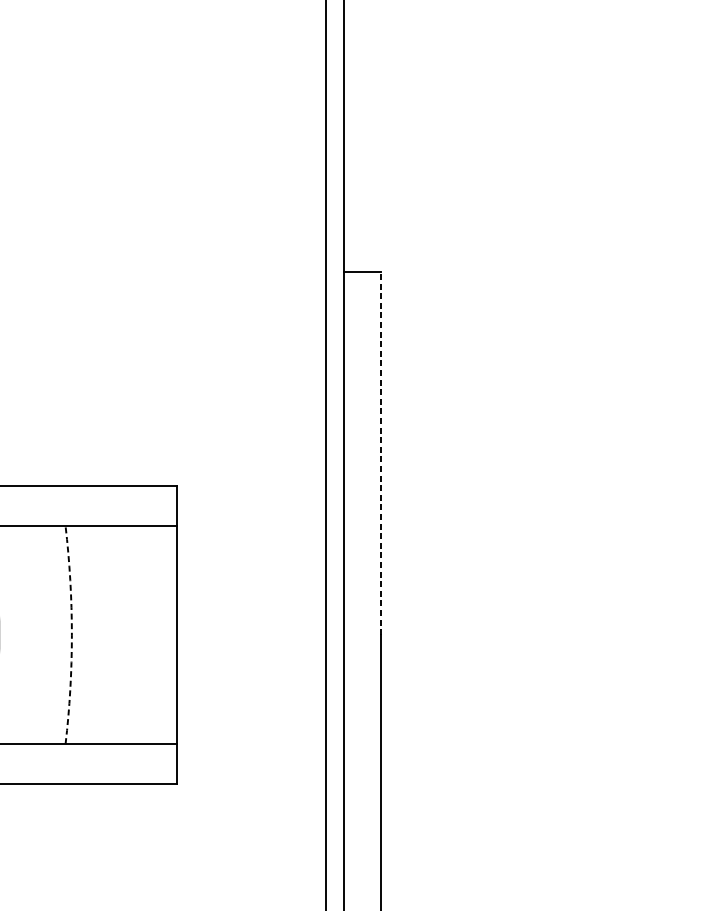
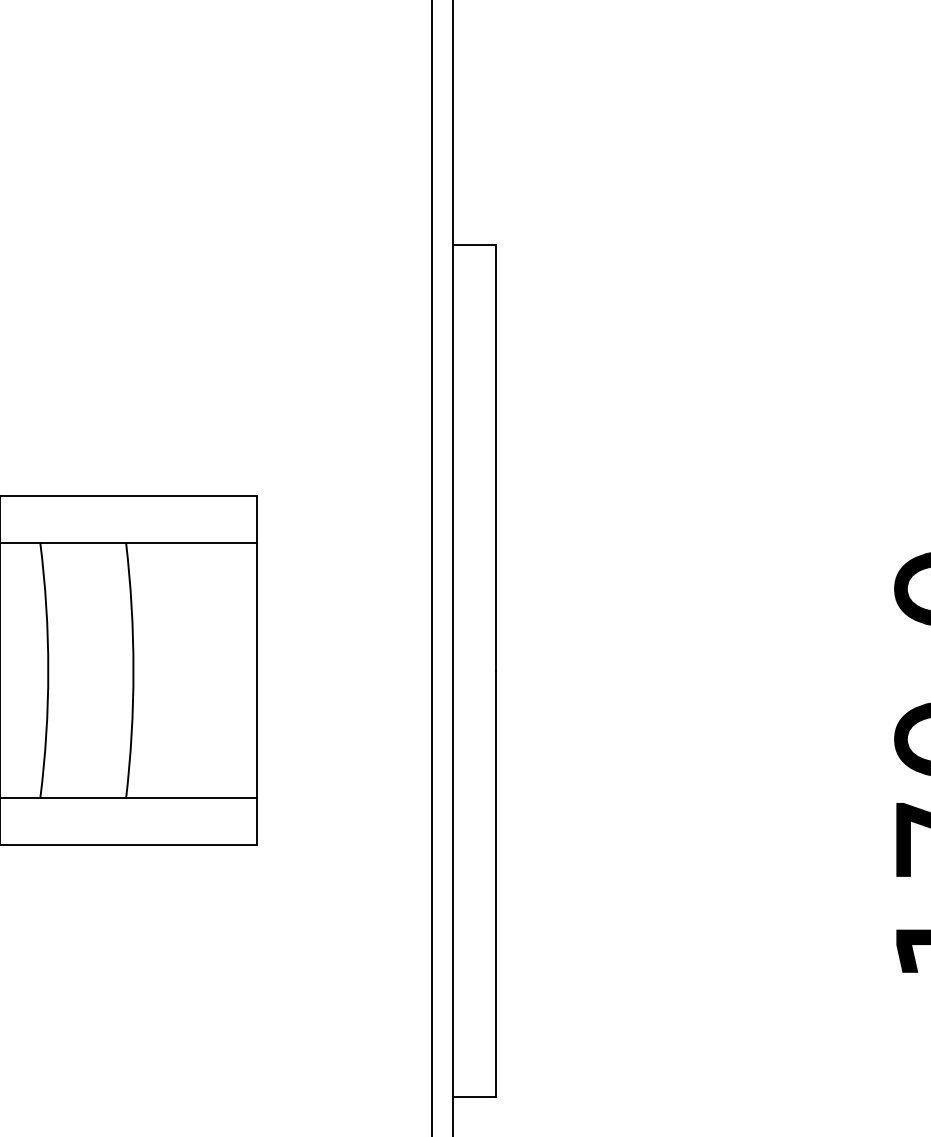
line: (380, 453) -> (495, 457), dashed -> solid
arc: (71, 634) -> (133, 670), dashed -> solid

